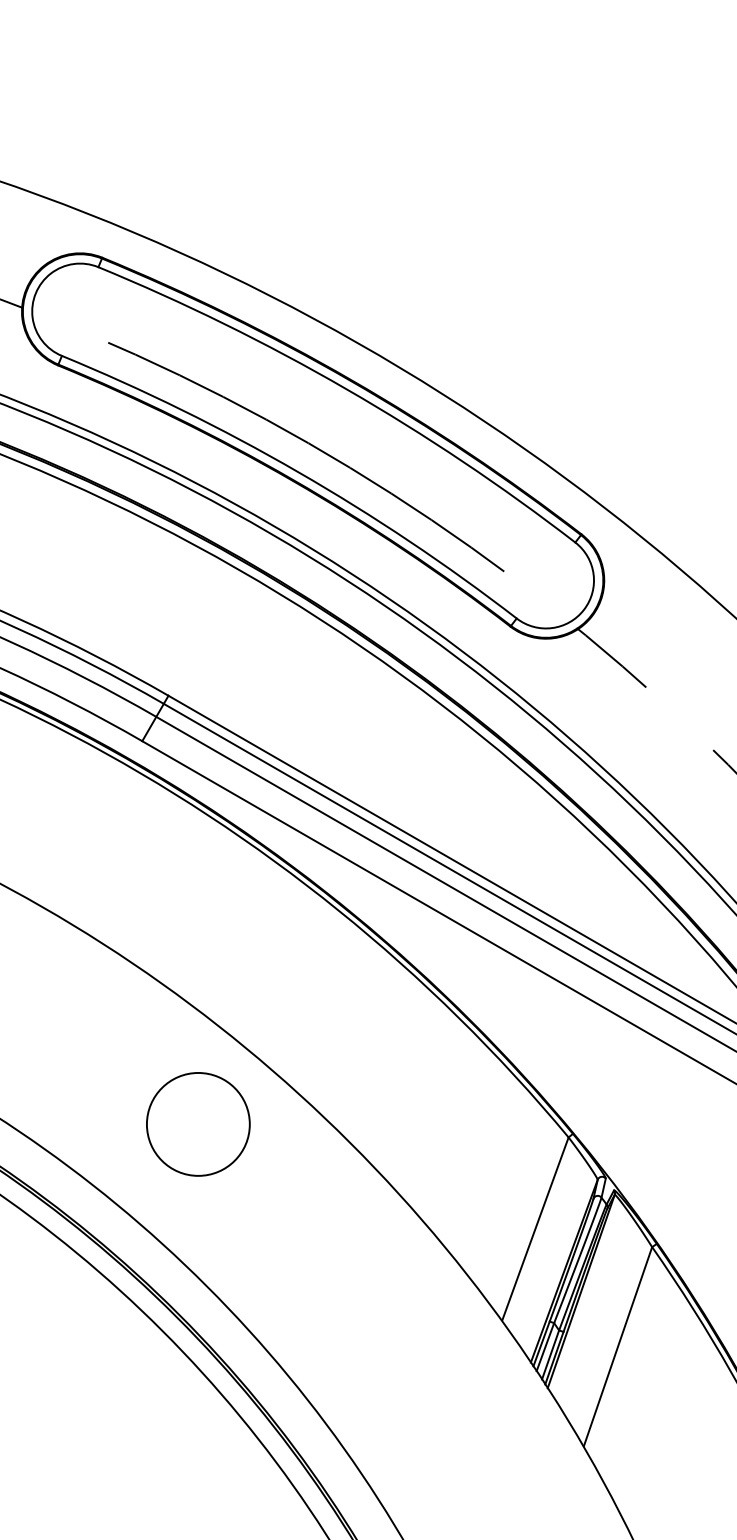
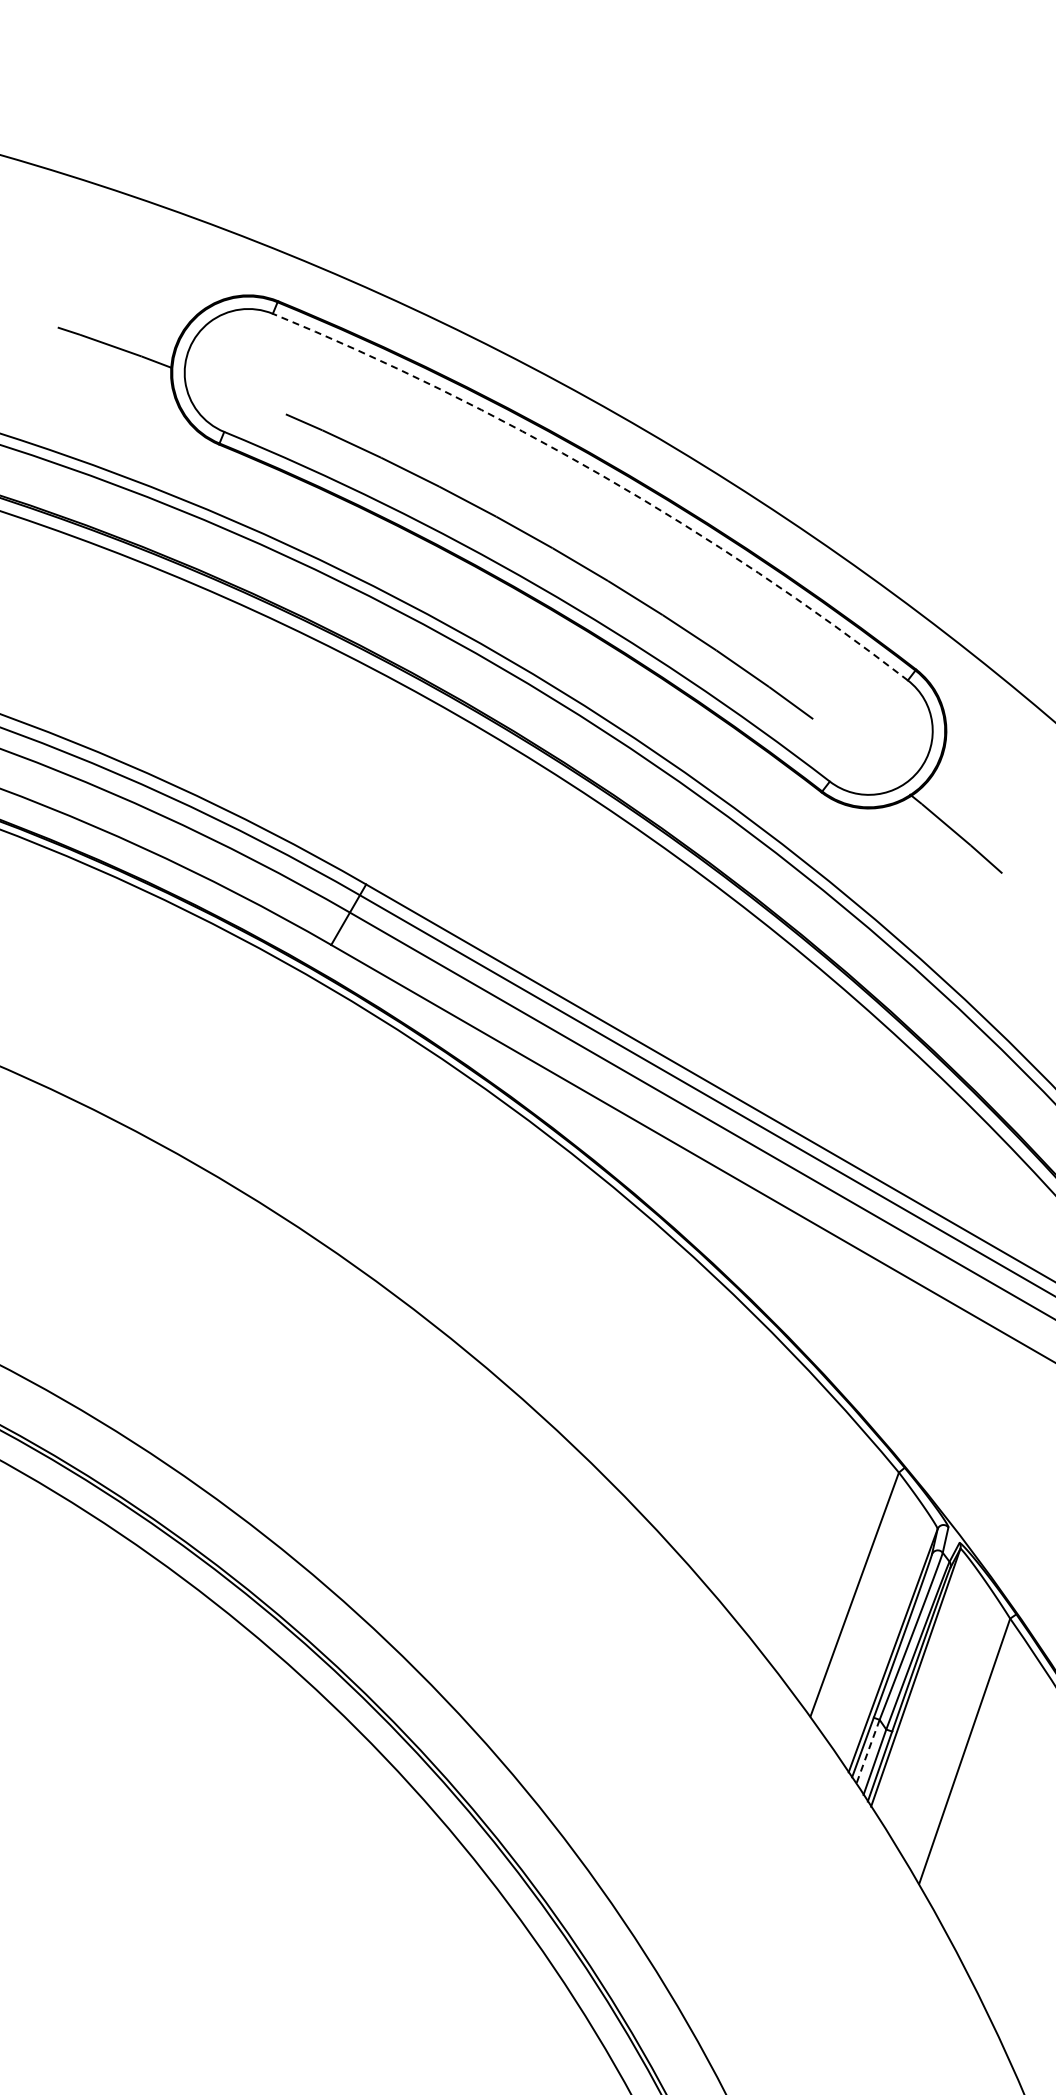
arc: (345, 388) -> (602, 475), solid -> dashed
circle: (198, 1123) -> (405, 1454), removed
line: (545, 1347) -> (867, 1752), solid -> dashed

